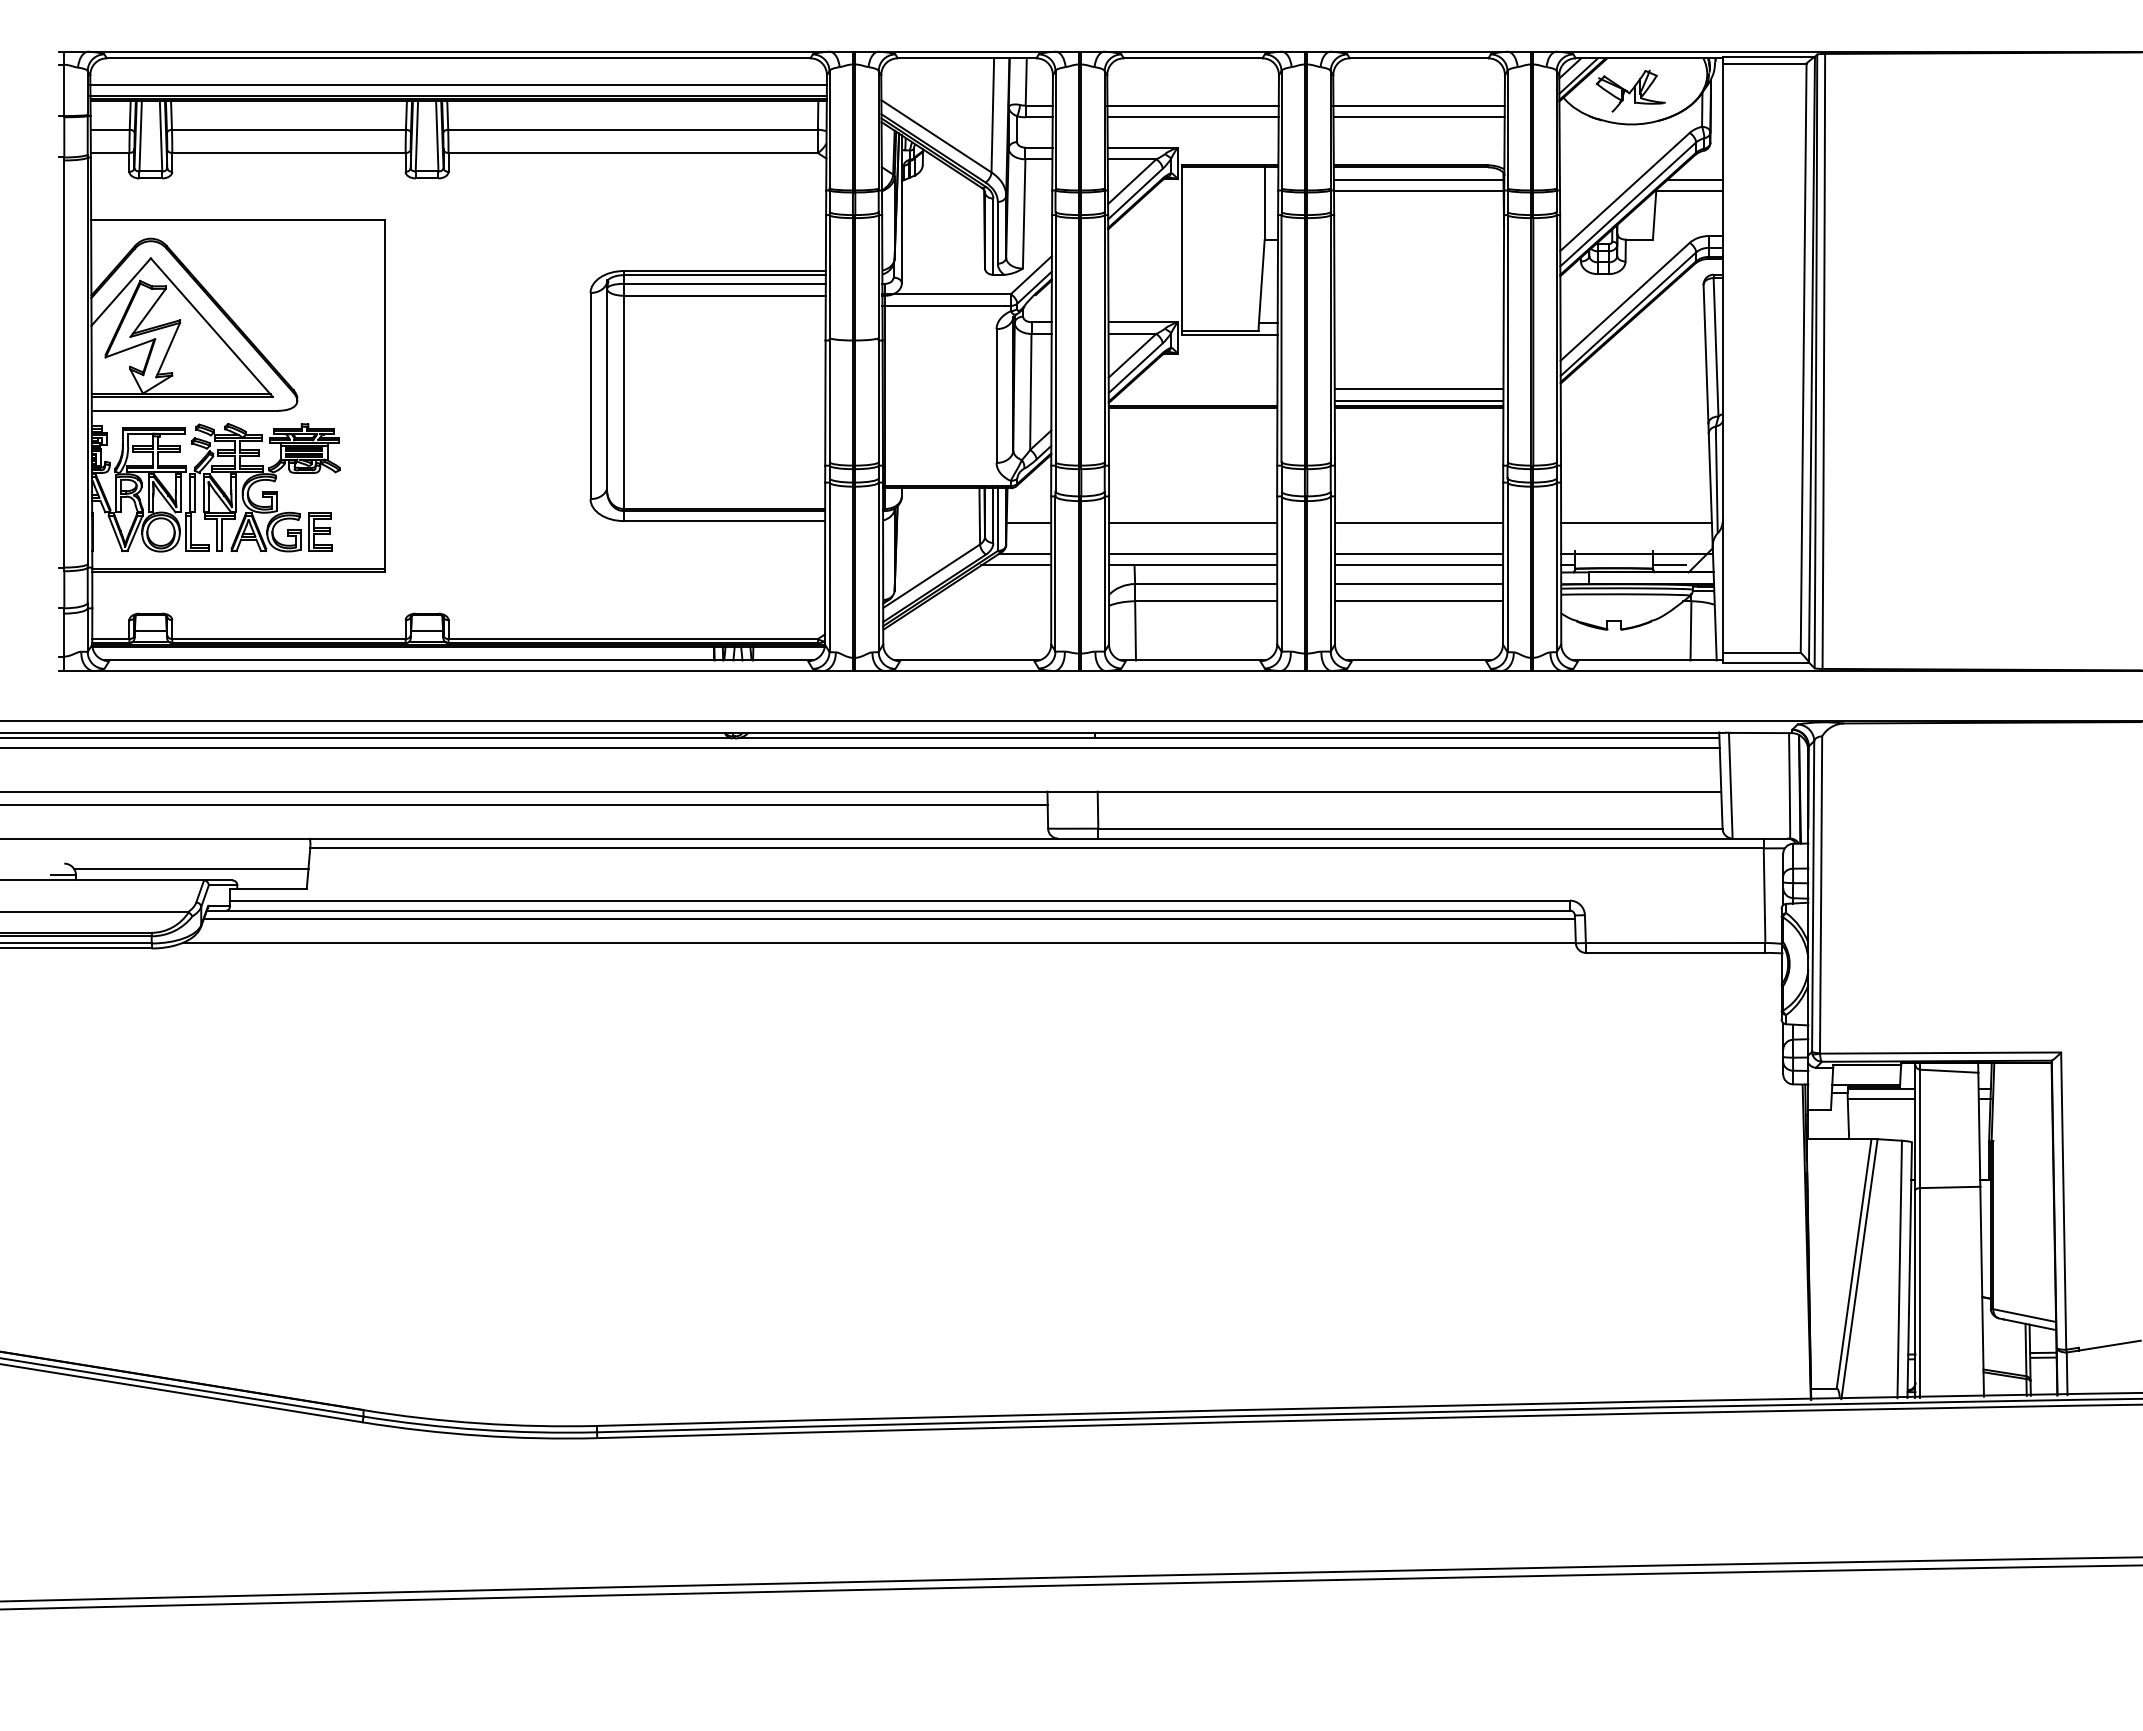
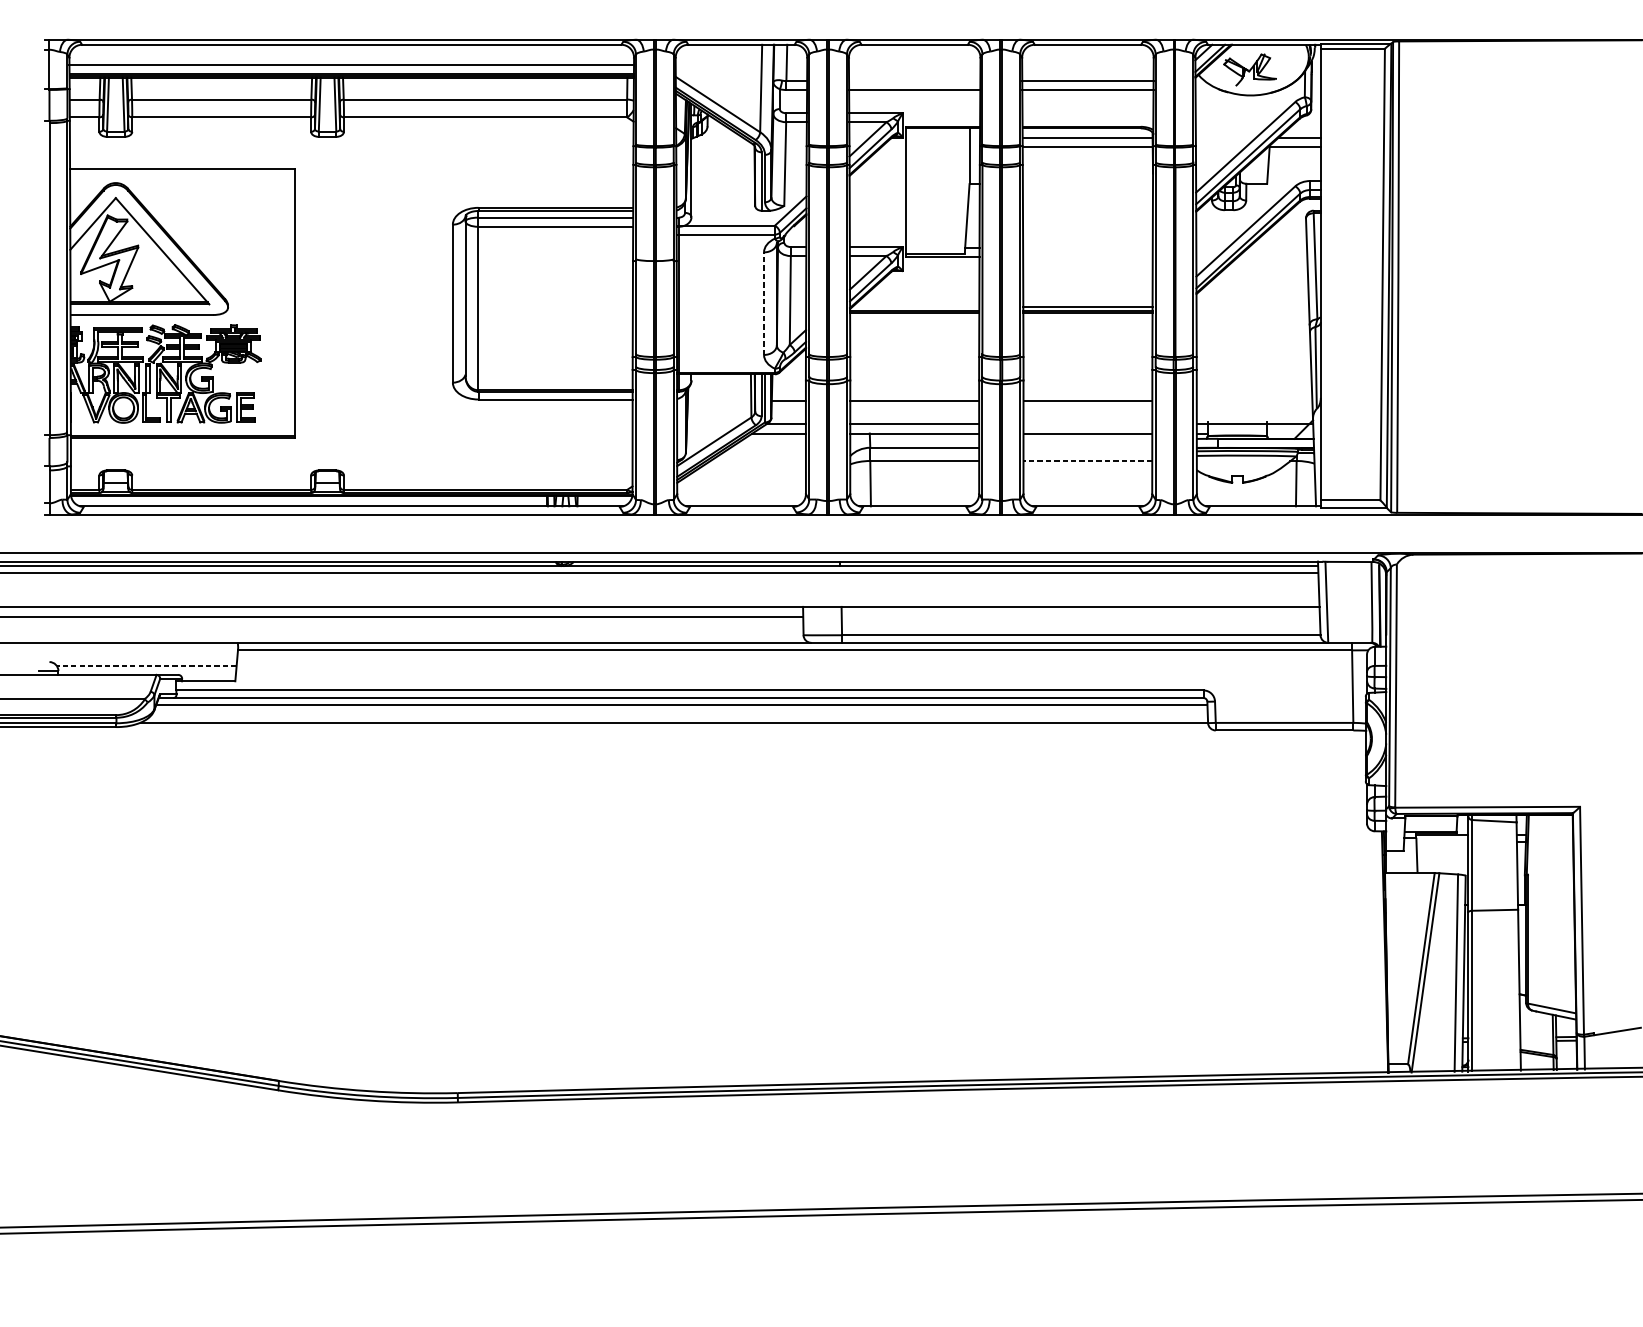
line: (1192, 105) -> (914, 80), removed
line: (1418, 388) -> (1087, 297), removed
line: (996, 396) -> (764, 304), solid -> dashed
line: (1636, 523) -> (1254, 401), removed
line: (1419, 553) -> (1088, 424), removed
line: (1669, 565) -> (1279, 433), removed
line: (1419, 584) -> (1088, 448), removed
line: (1419, 601) -> (1088, 461), solid -> dashed
line: (190, 868) -> (146, 665), solid -> dashed
line: (1881, 1098) -> (1442, 842), removed

